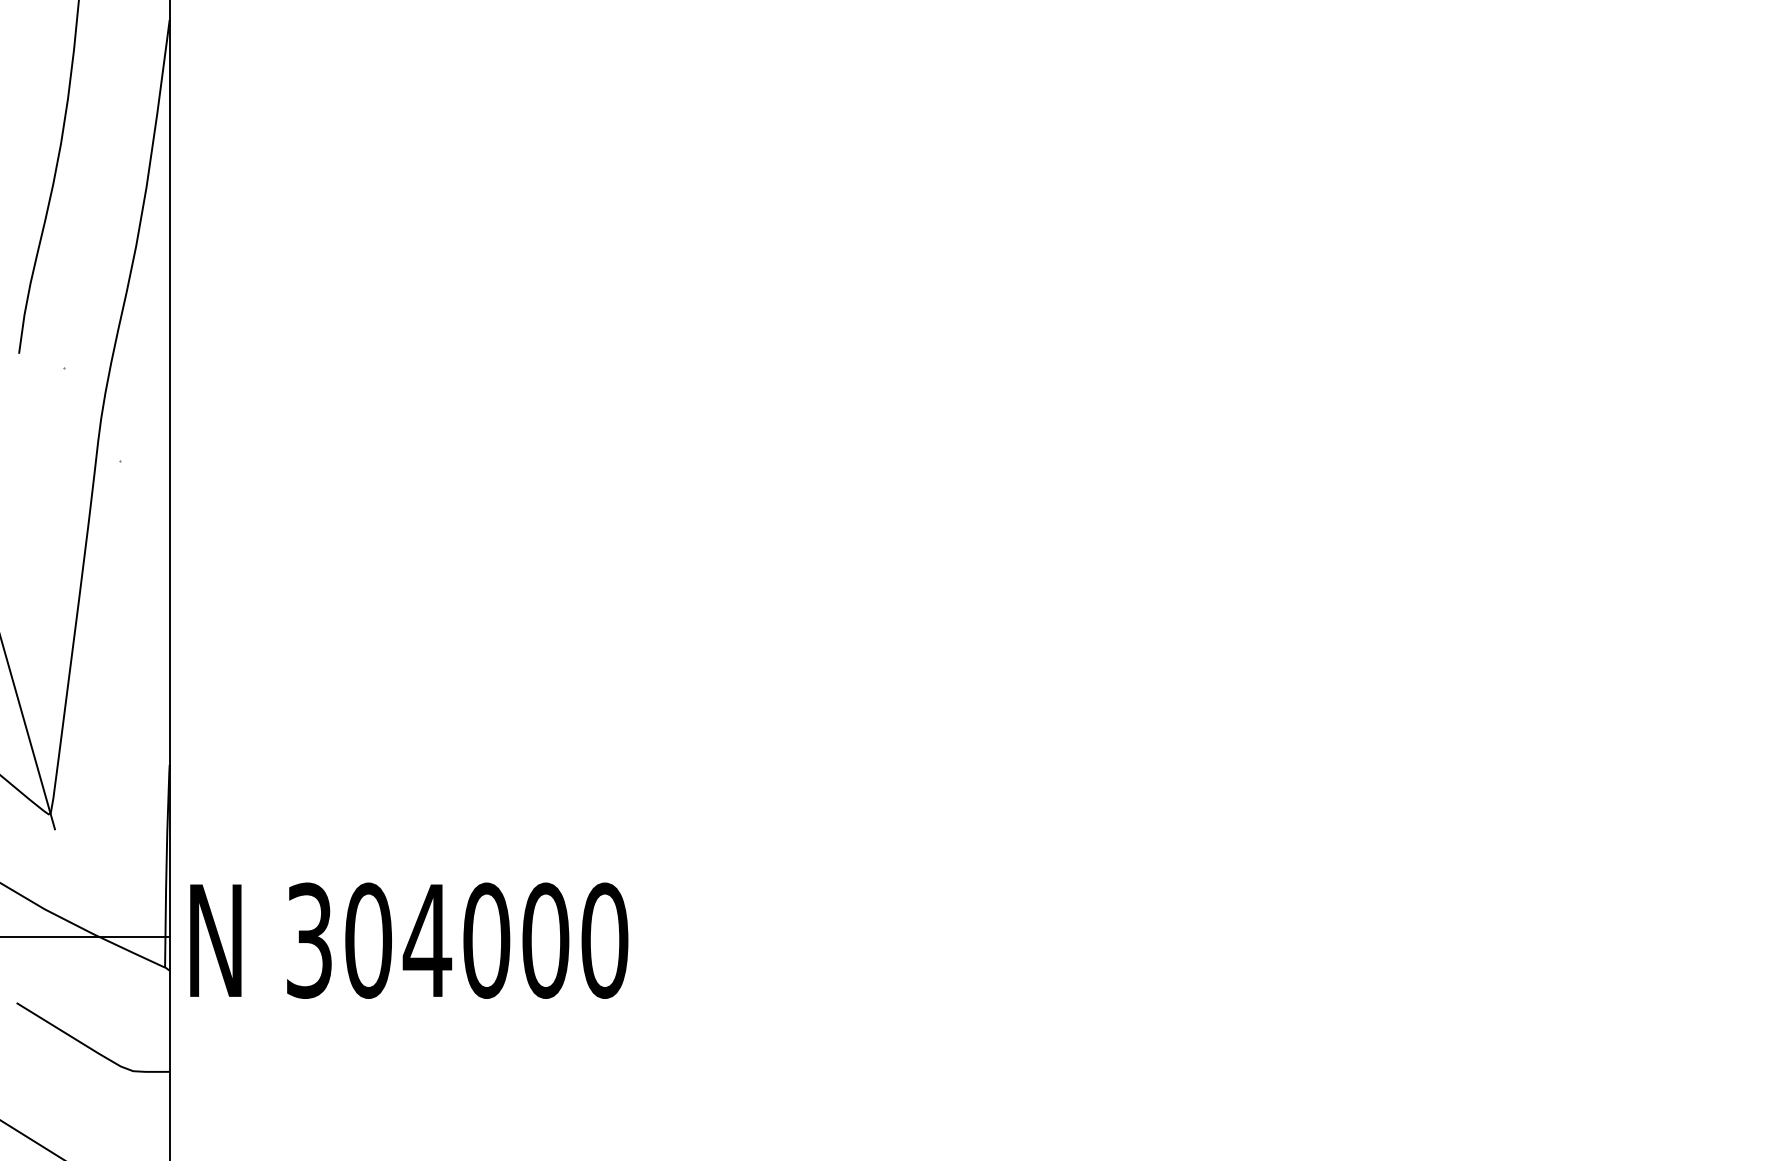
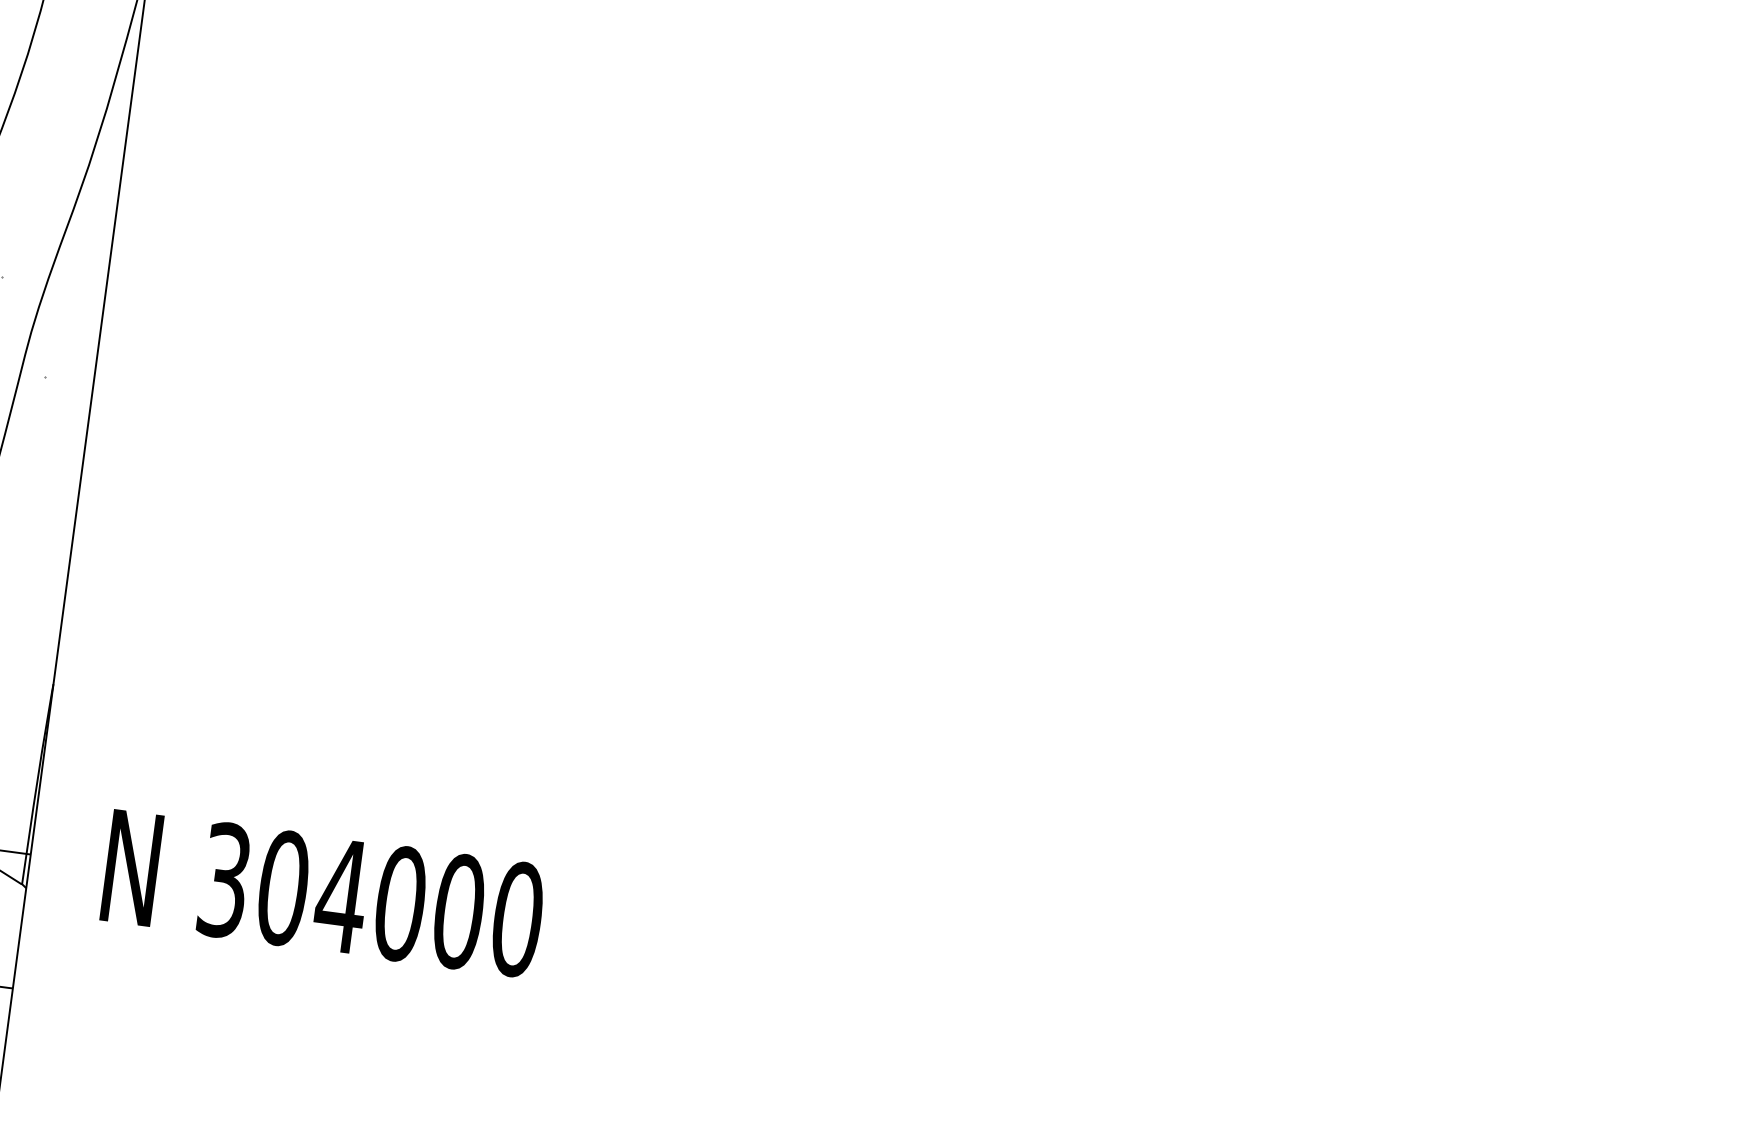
text: (409, 940) -> (323, 893), moved

